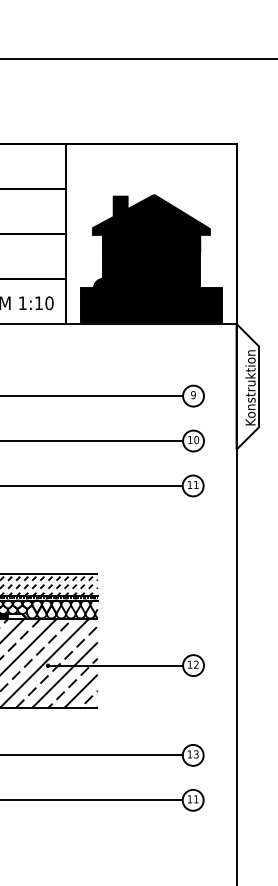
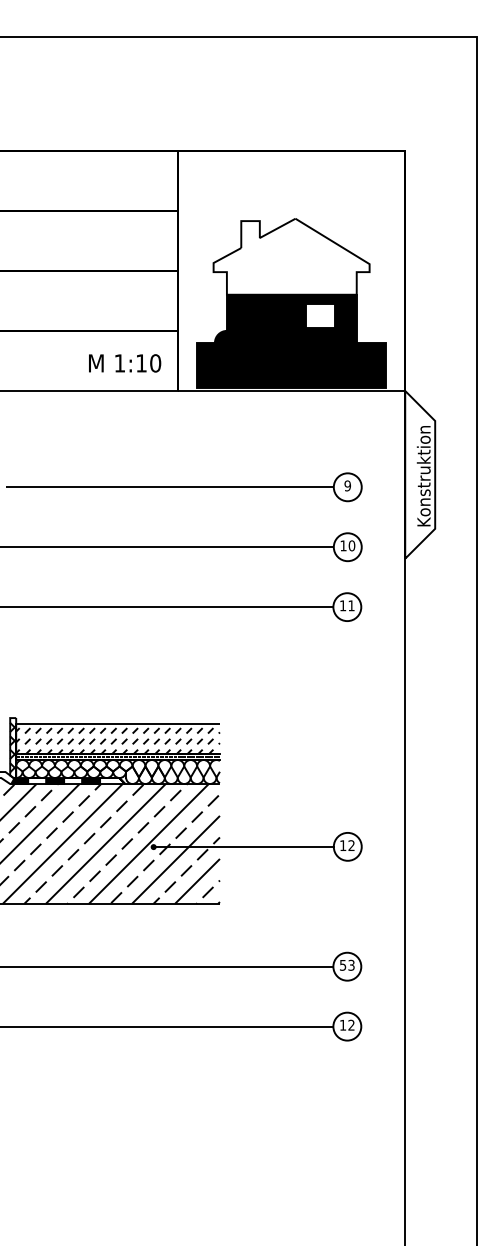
fill: (151, 223) -> (291, 256), removed
fill: (173, 268) -> (320, 316), removed
text: (190, 754) -> (343, 965), 13 -> 53
text: (196, 798) -> (351, 1024), 11 -> 12

